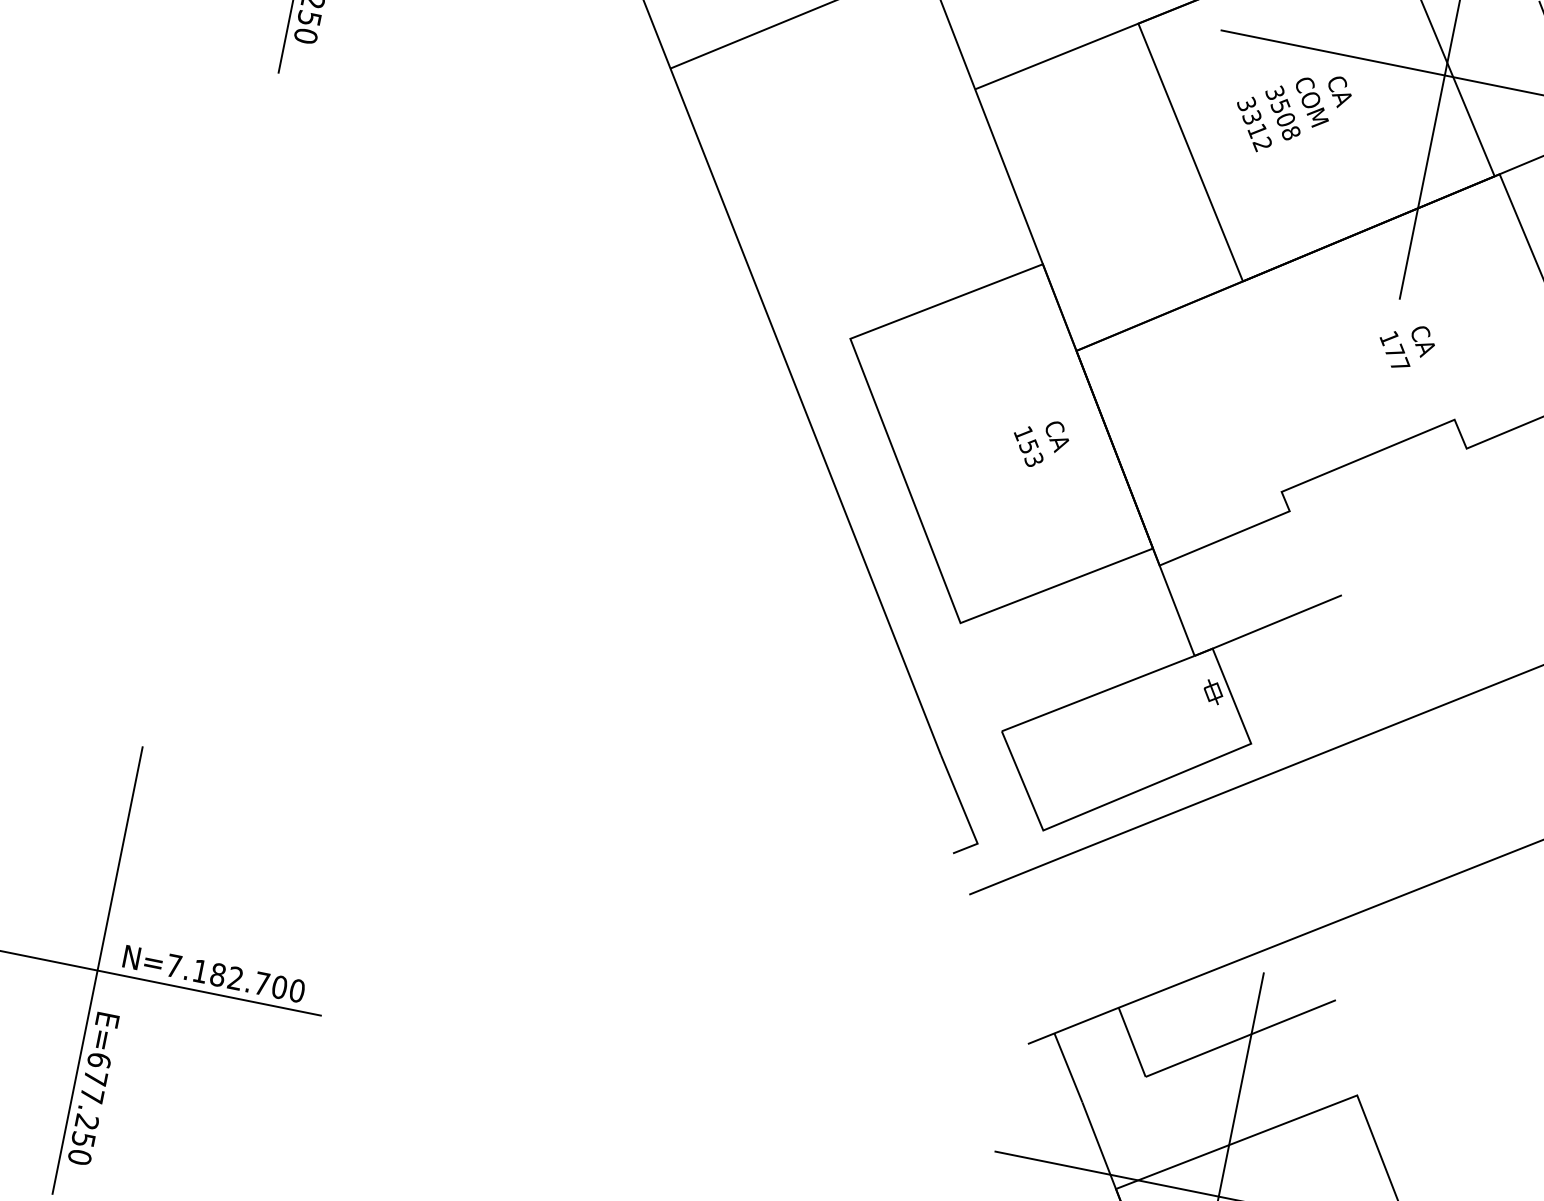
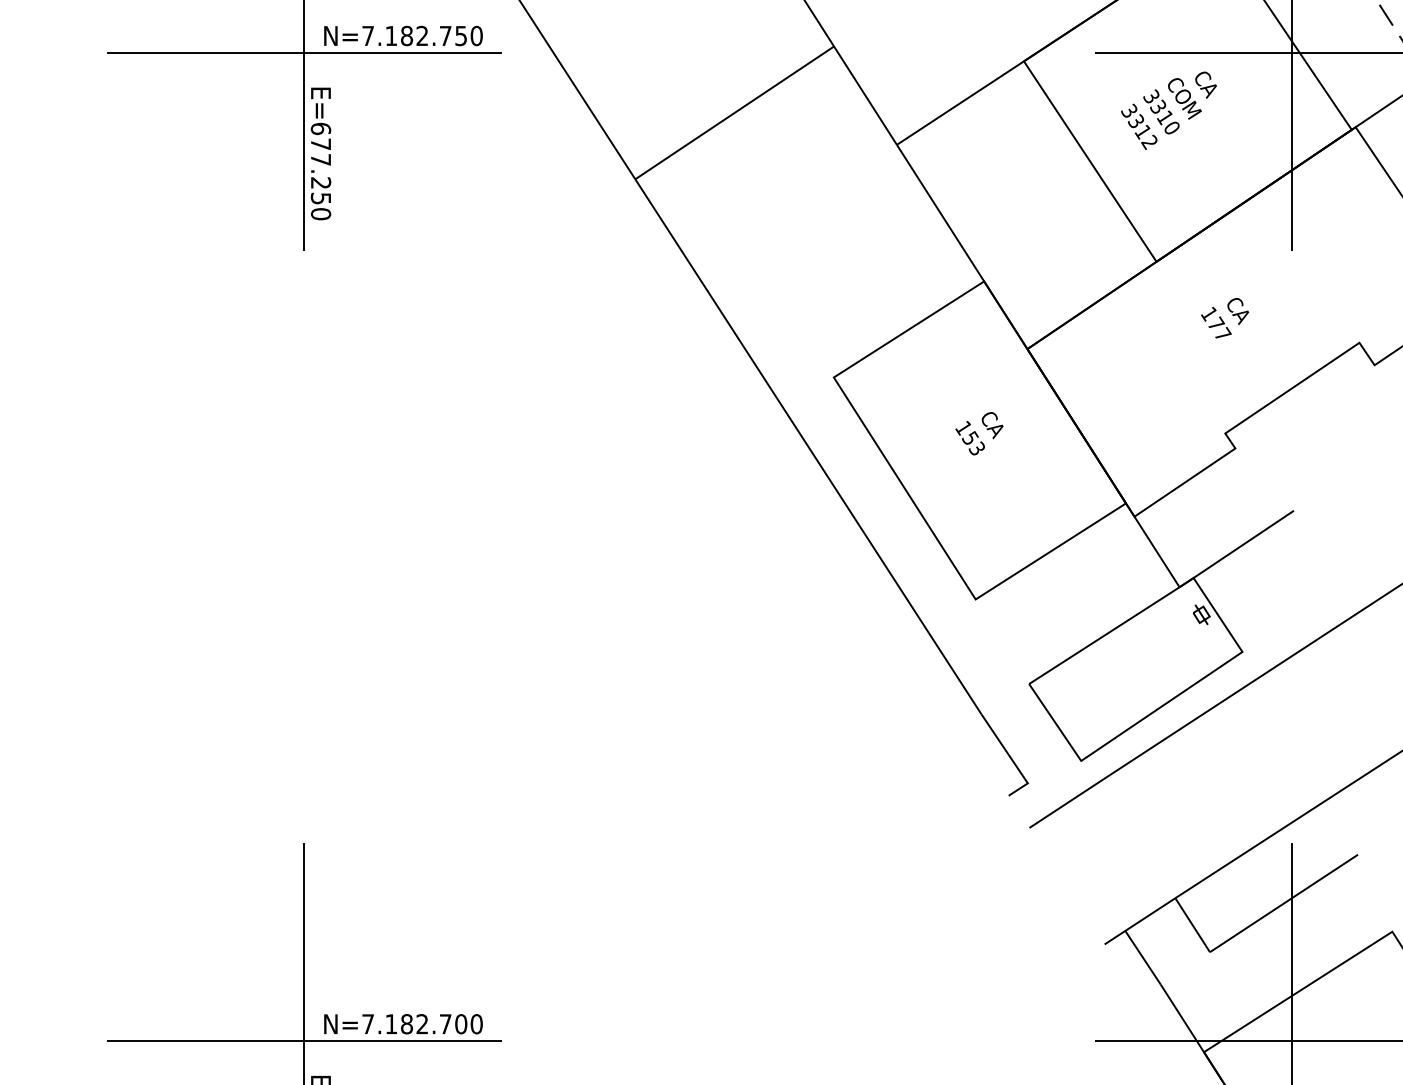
text: (1287, 119) -> (1166, 117), 3508 -> 3310
text: (1406, 347) -> (1225, 318), moved
text: (1040, 443) -> (979, 433), moved

